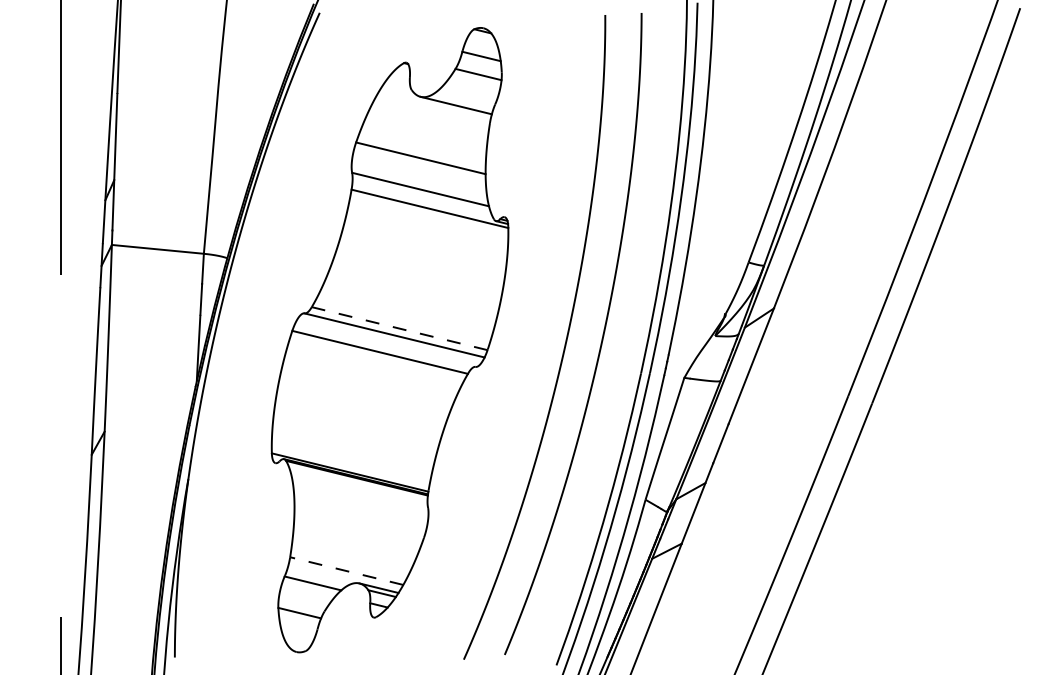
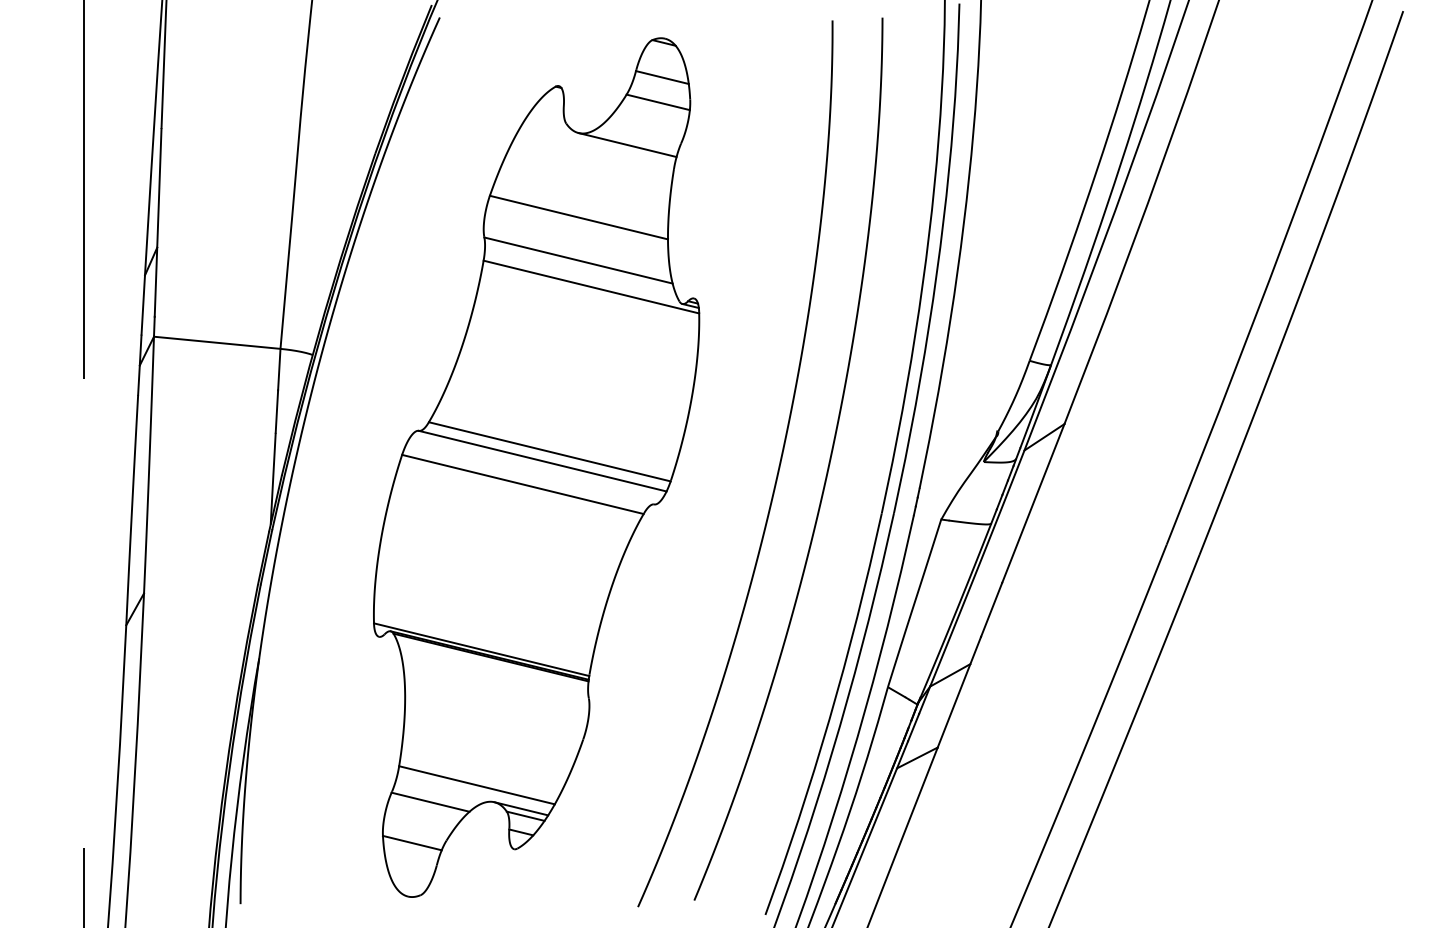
line: (399, 328) -> (549, 451), dashed -> solid
line: (346, 570) -> (476, 784), dashed -> solid

